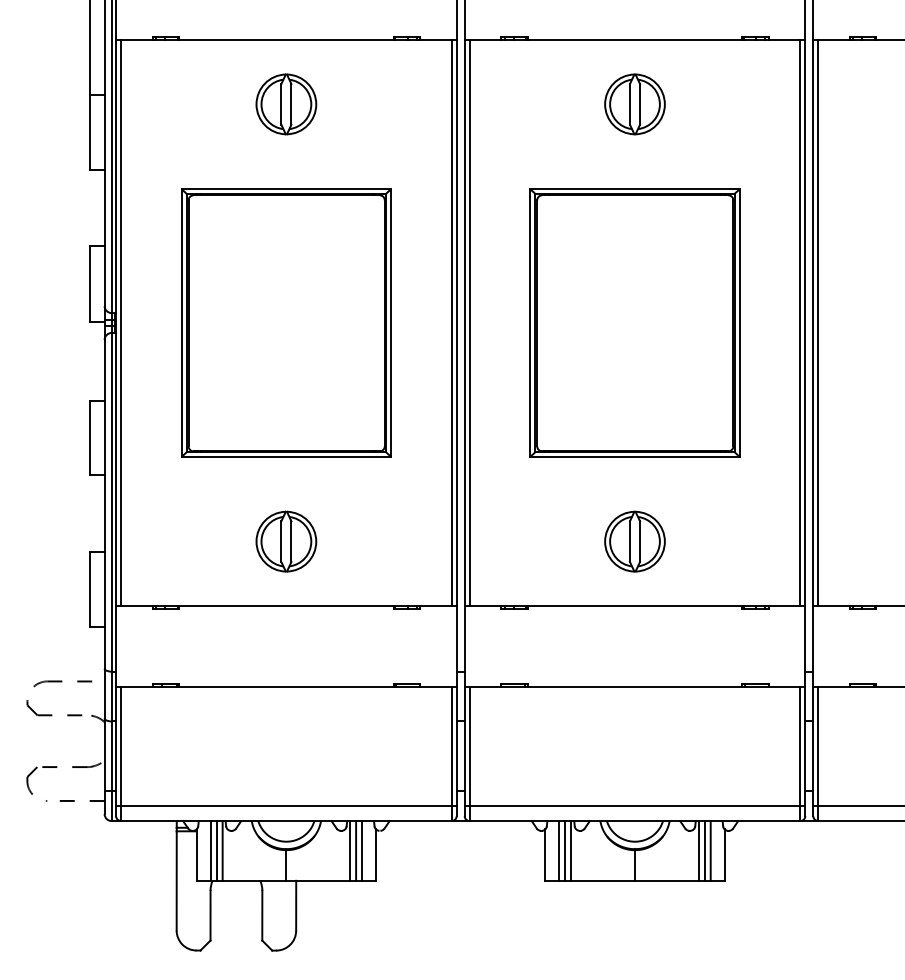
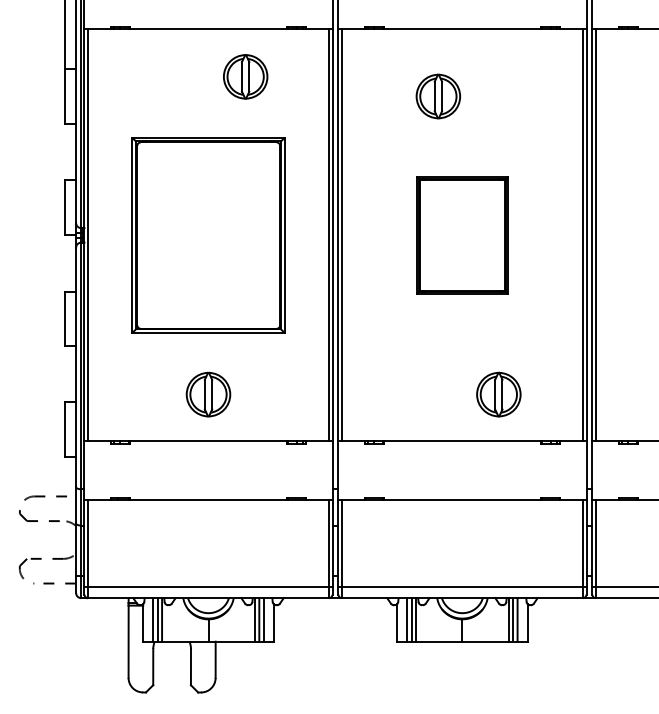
part: (286, 104) -> (245, 76), moved
part: (634, 104) -> (438, 96), moved
part: (634, 322) -> (462, 234), size x0.6
part: (634, 541) -> (498, 394), moved

